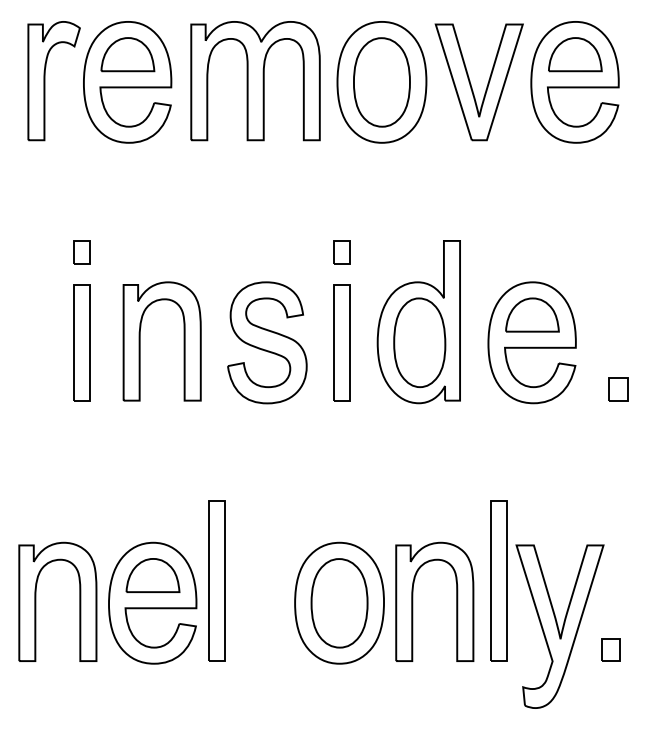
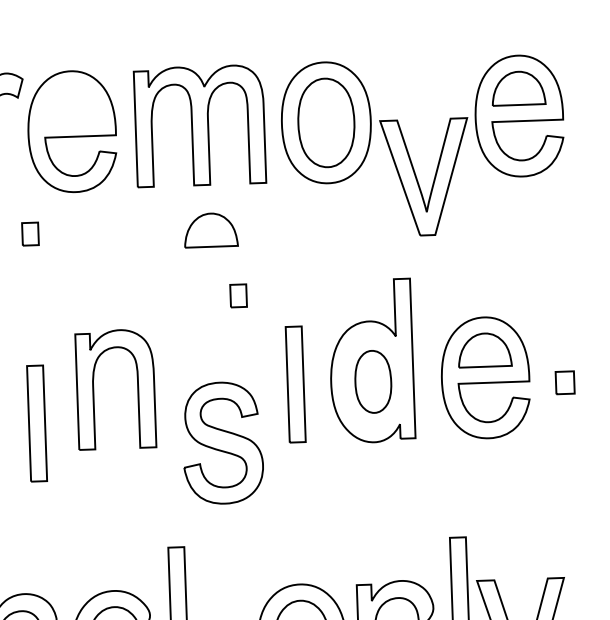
part: (127, 54) -> (210, 230), moved
part: (471, 84) -> (417, 179), moved
part: (81, 252) -> (29, 234), moved
part: (341, 252) -> (237, 296), moved
part: (81, 342) -> (36, 423), moved
part: (267, 342) -> (223, 442), moved
part: (419, 342) -> (372, 381), size x0.7
part: (618, 389) -> (565, 382), moved

